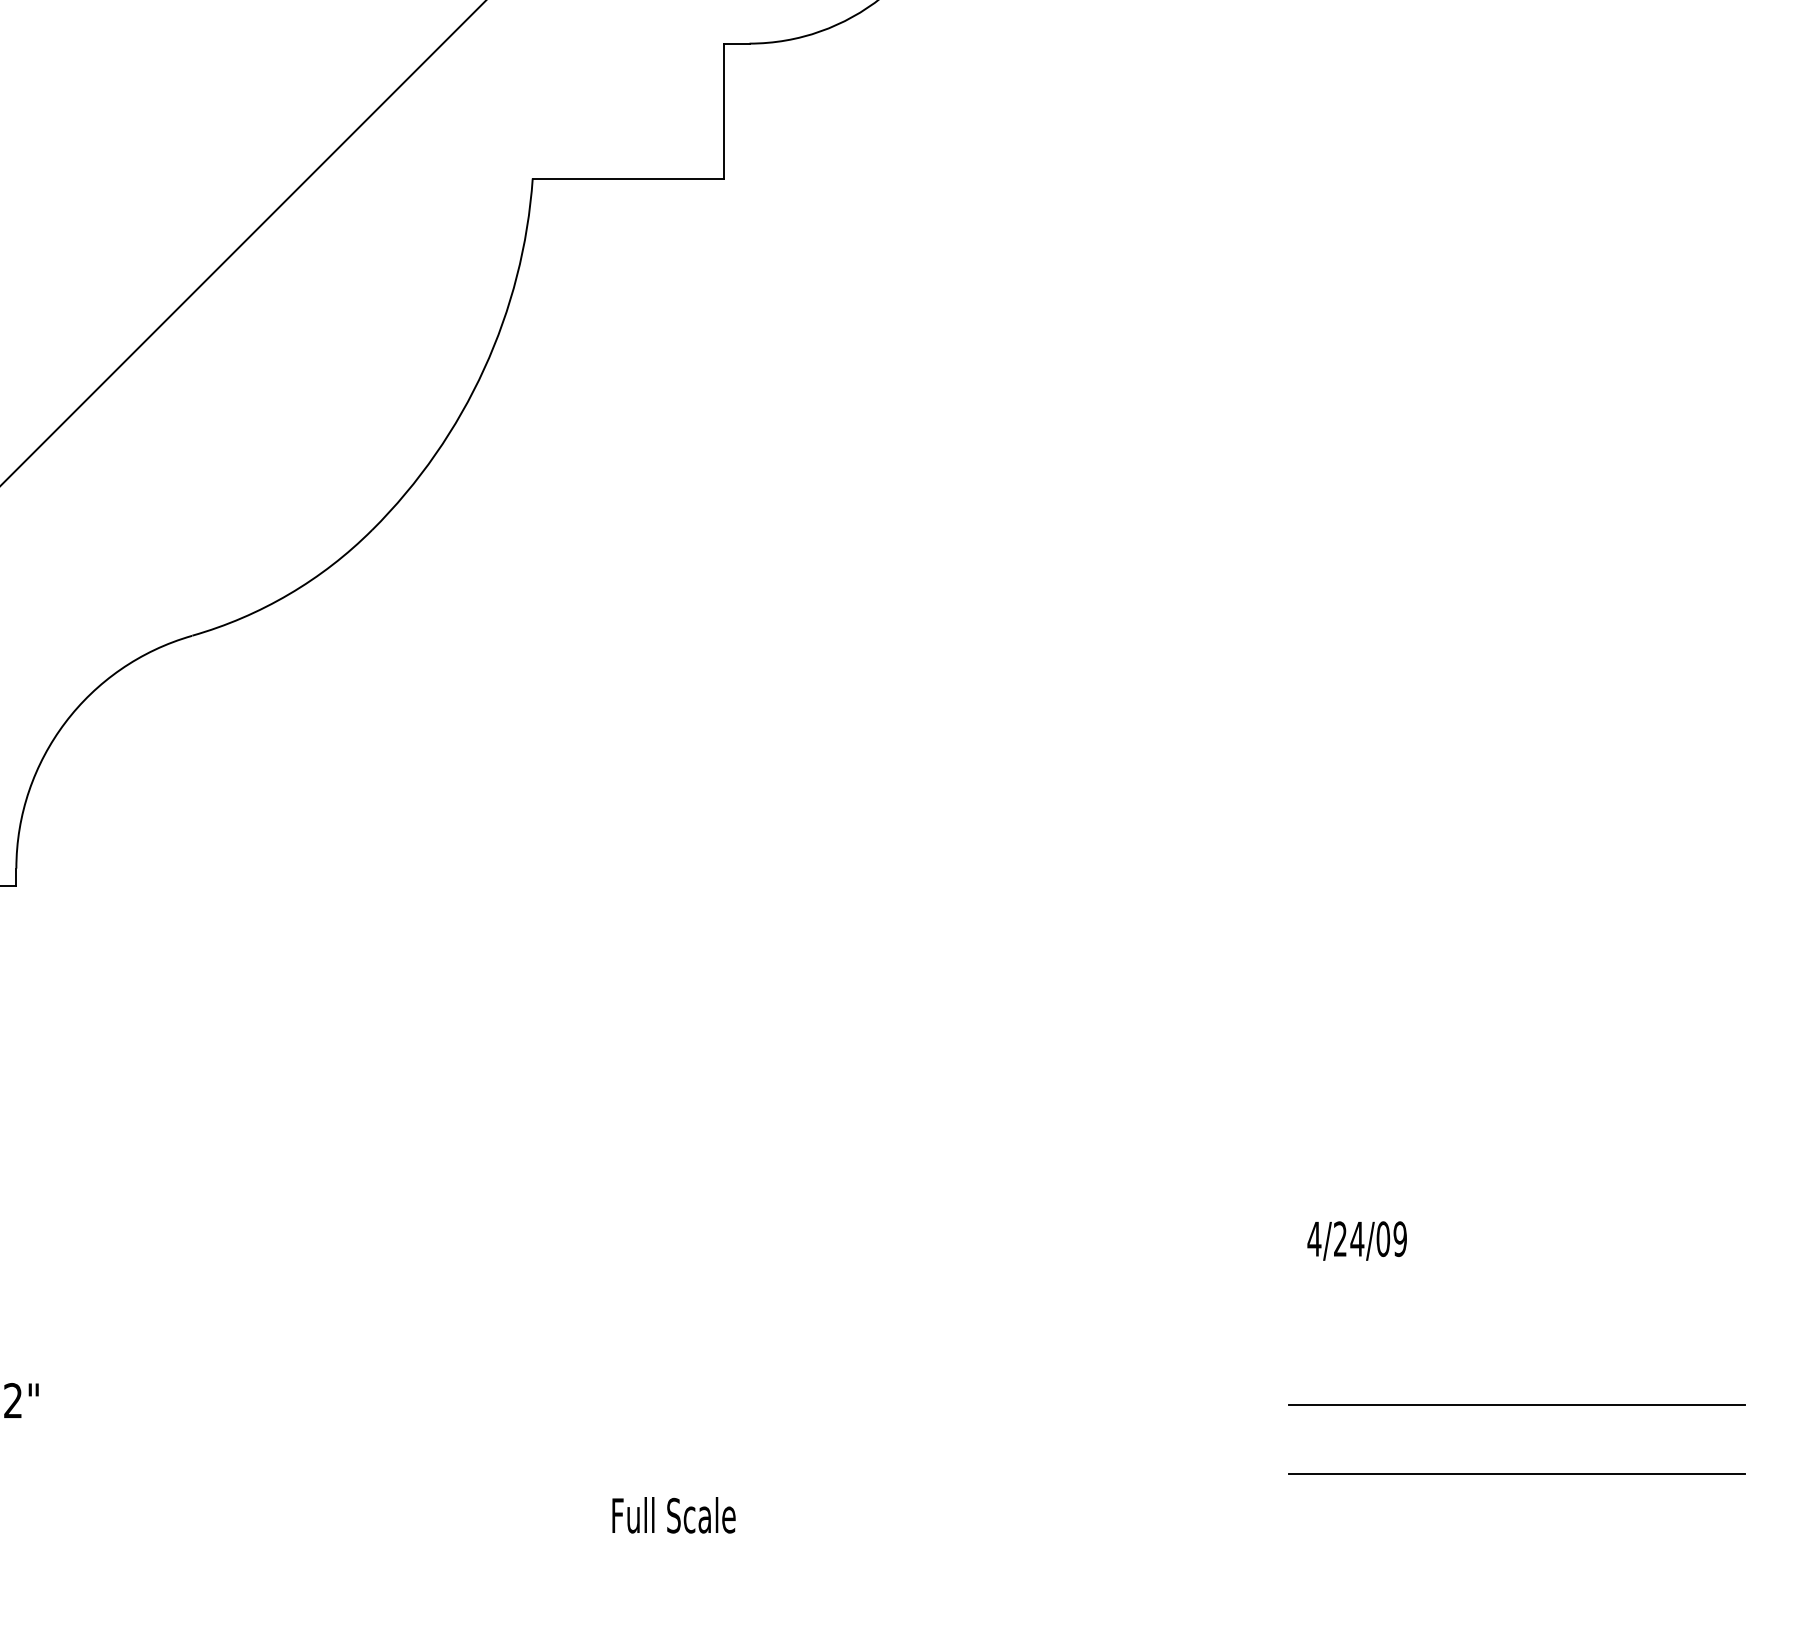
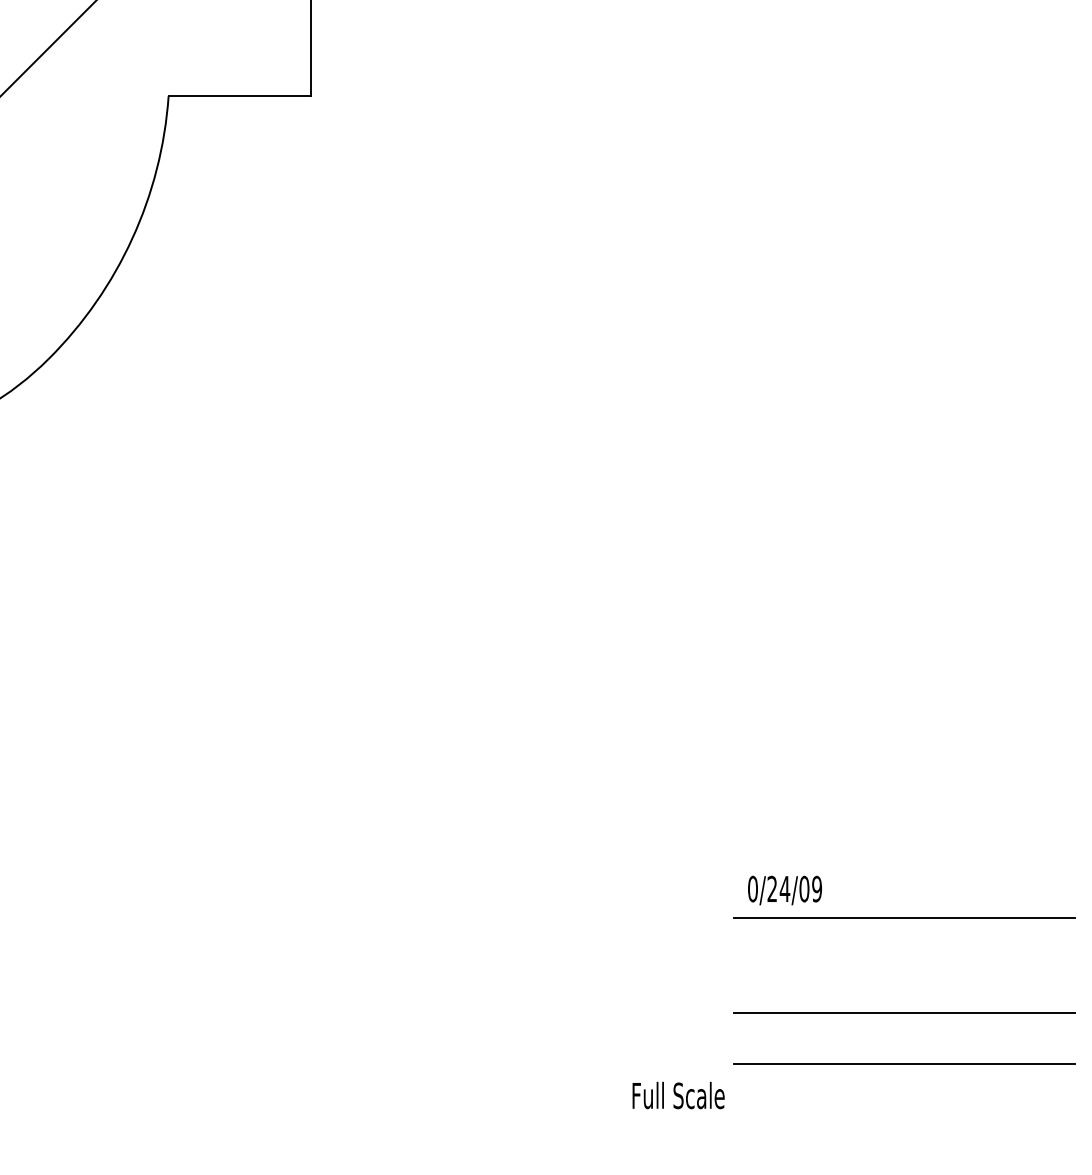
text: (1314, 1239) -> (752, 889), 4/24/09 -> 0/24/09
line: (1516, 1277) -> (903, 917), added
text: (673, 1515) -> (678, 1095), moved

